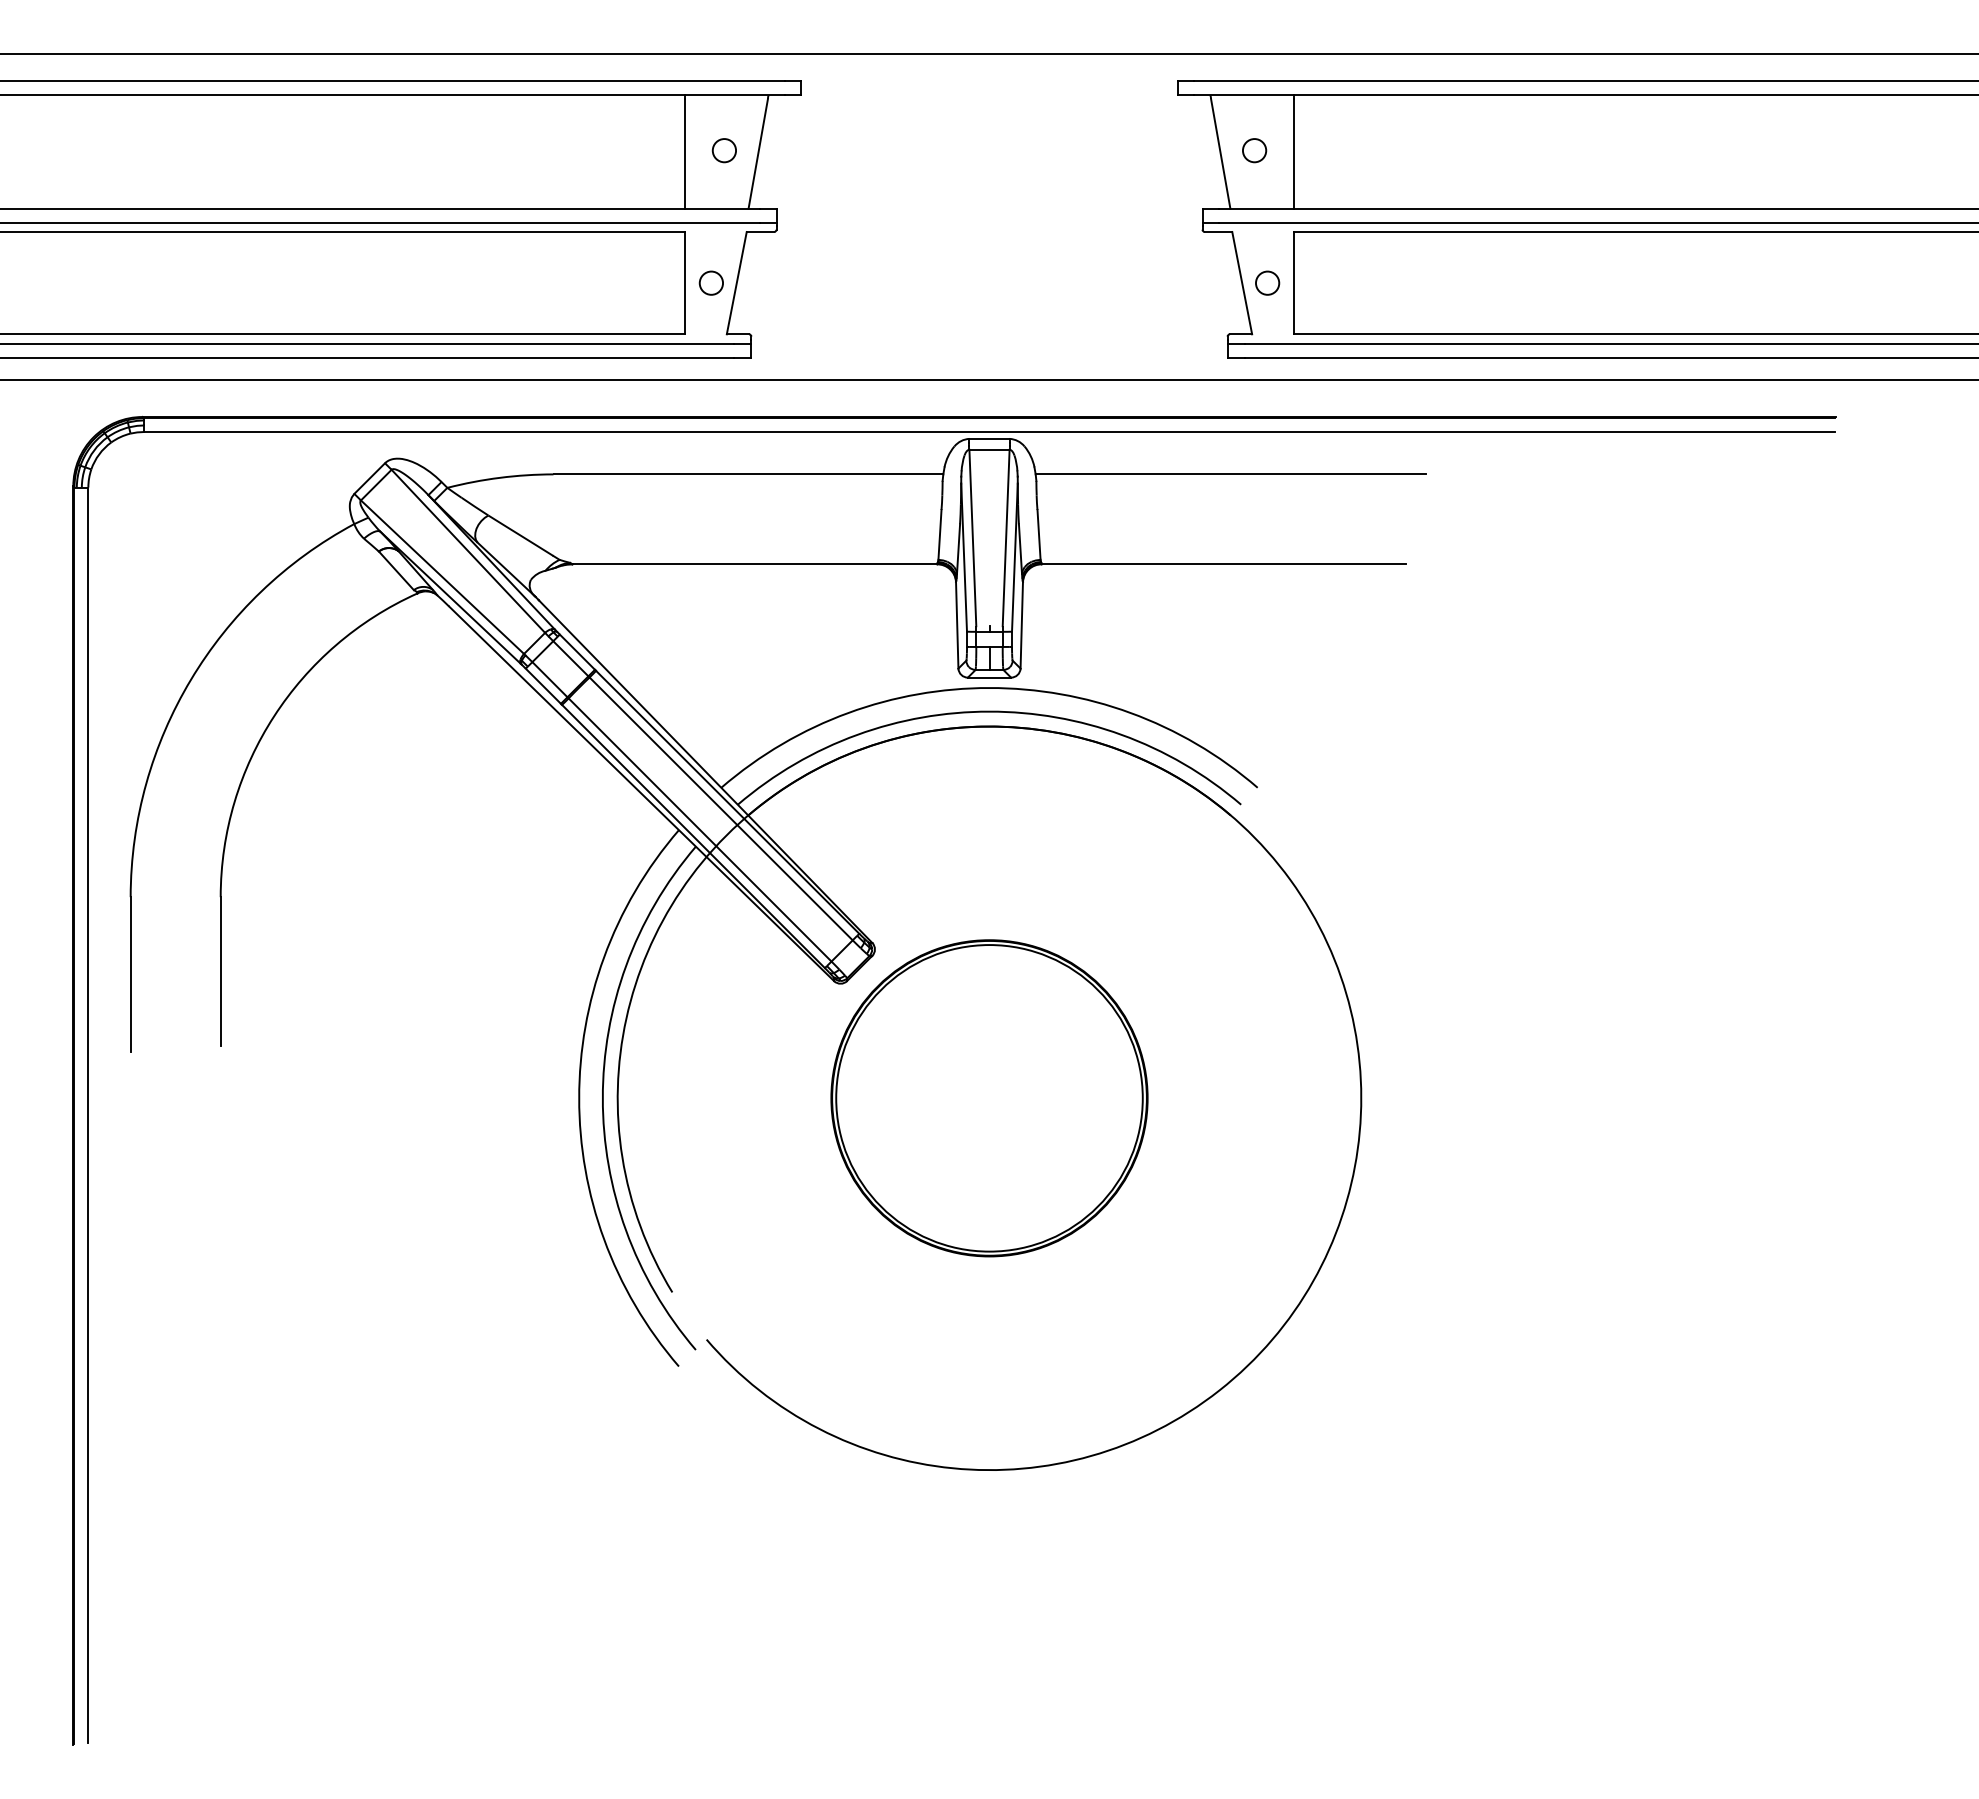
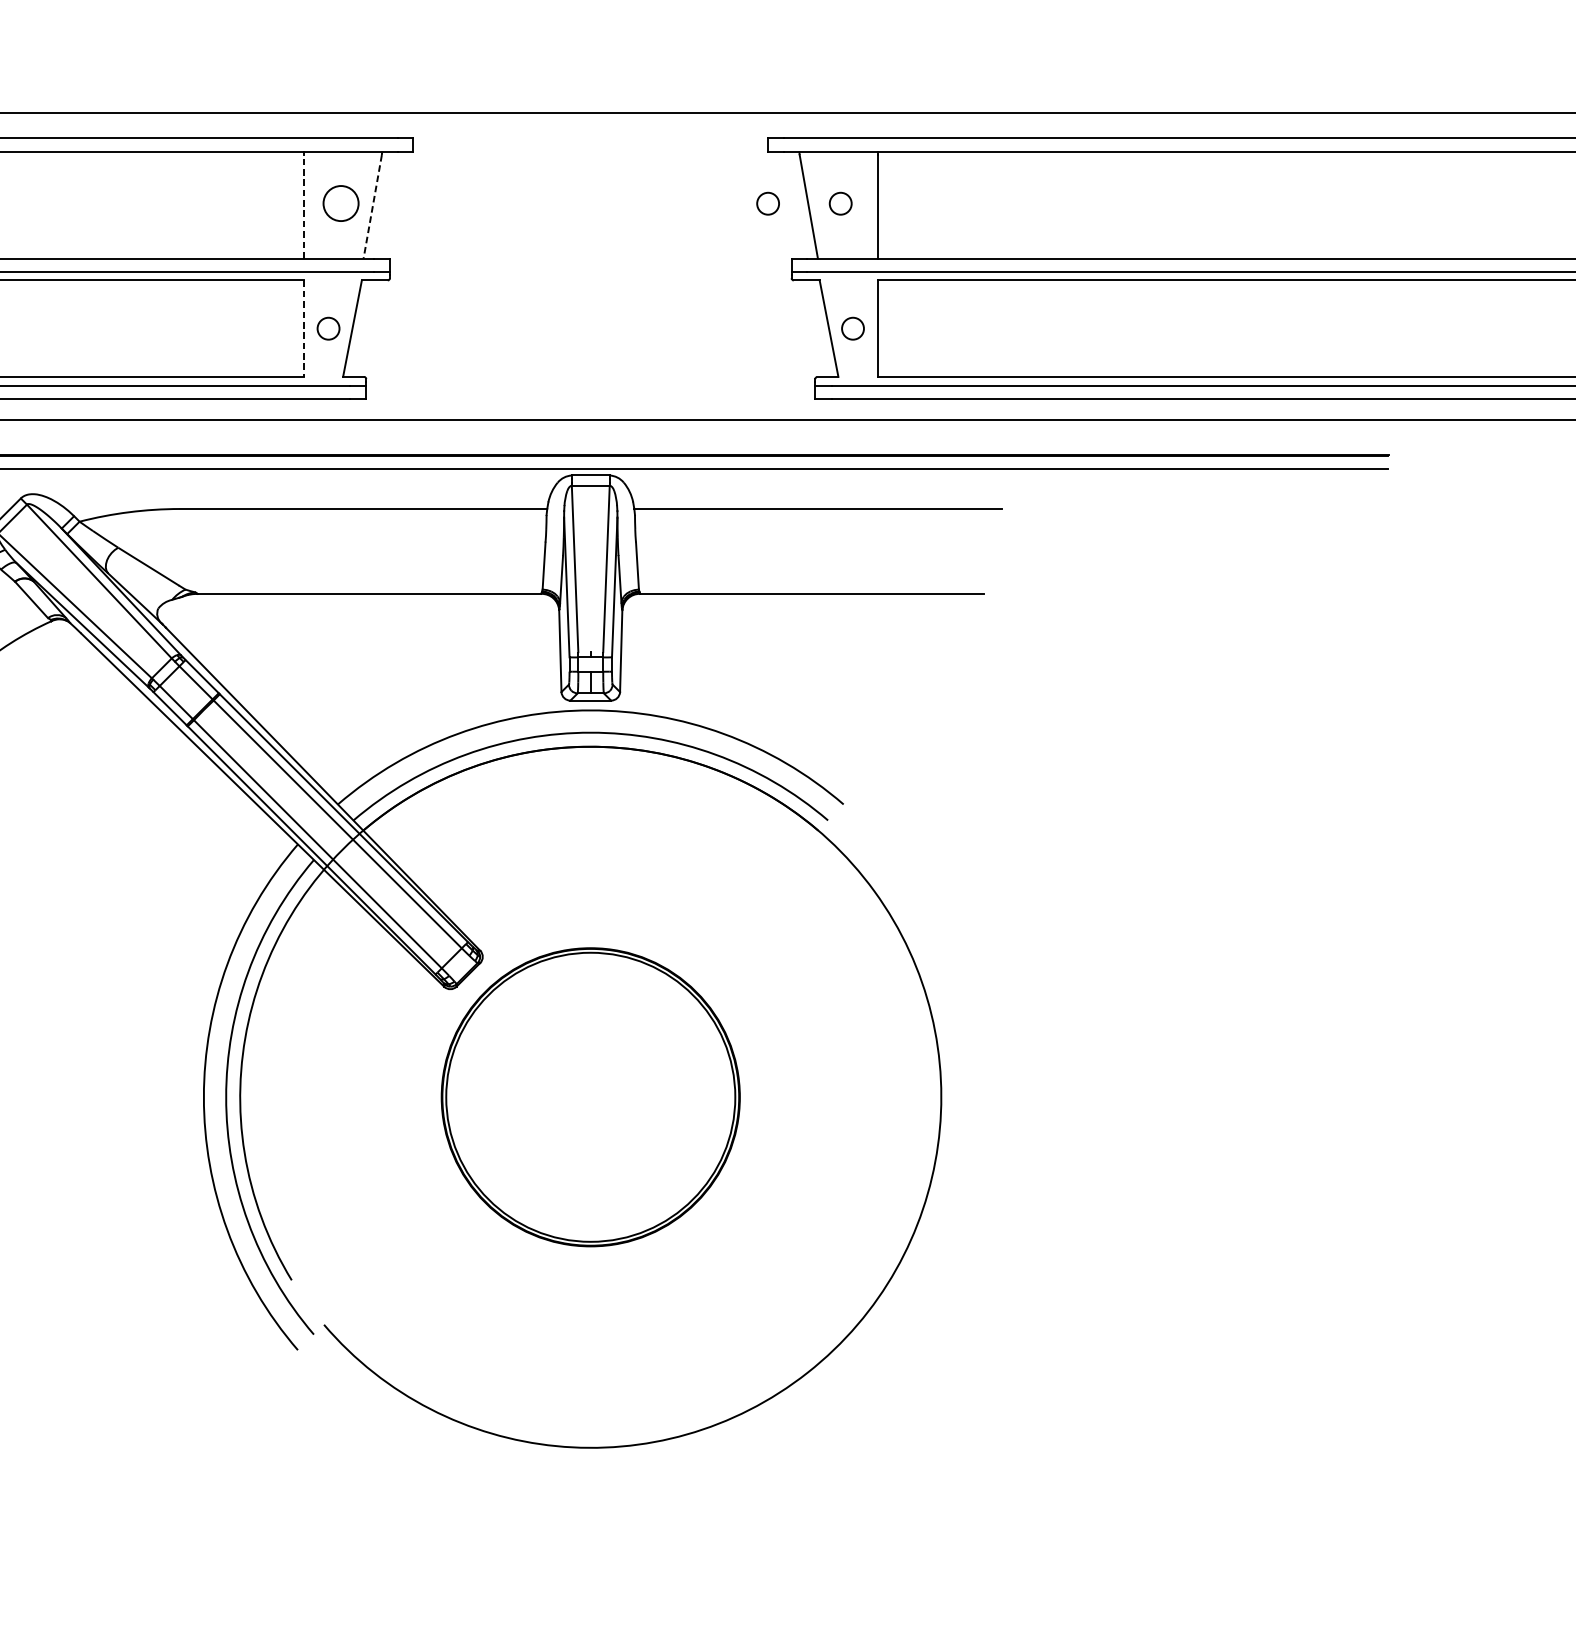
circle: (723, 150) -> (339, 203), size x1.6
circle: (1177, 150) -> (768, 203), added
line: (684, 153) -> (303, 206), solid -> dashed
line: (758, 153) -> (372, 206), solid -> dashed
line: (684, 283) -> (303, 329), solid -> dashed

